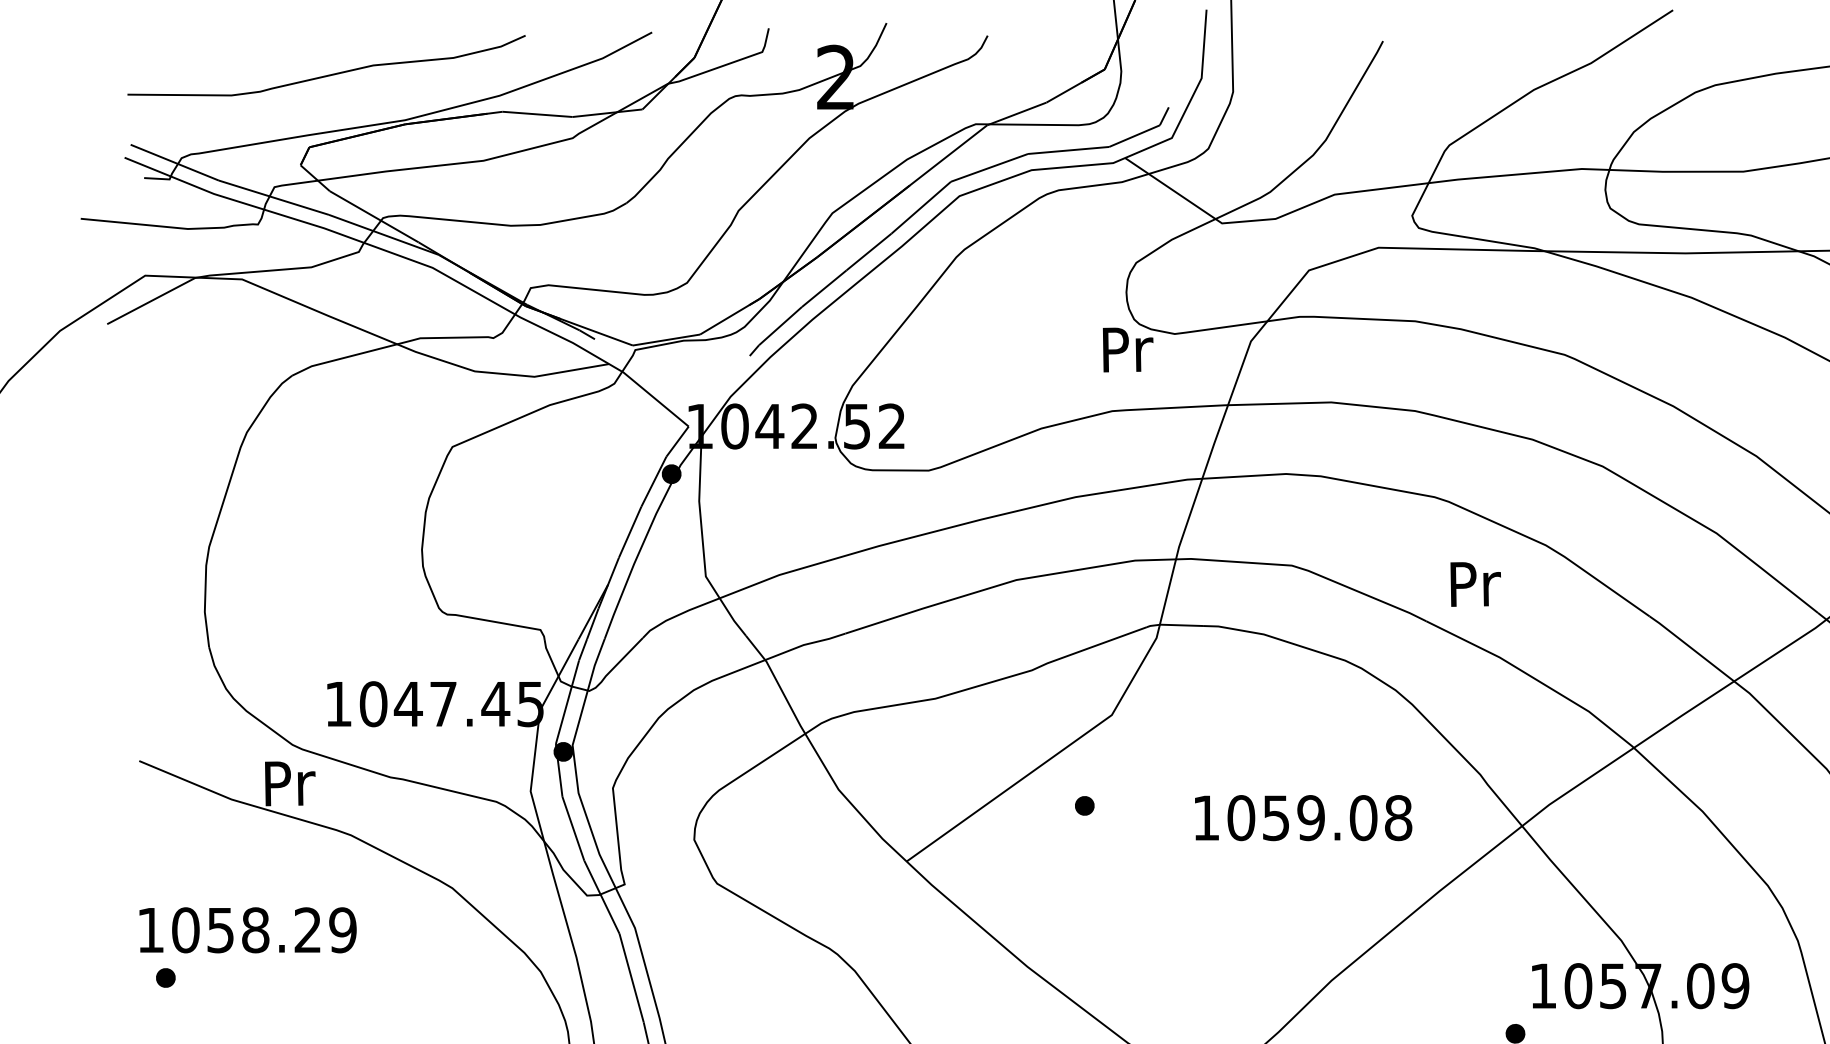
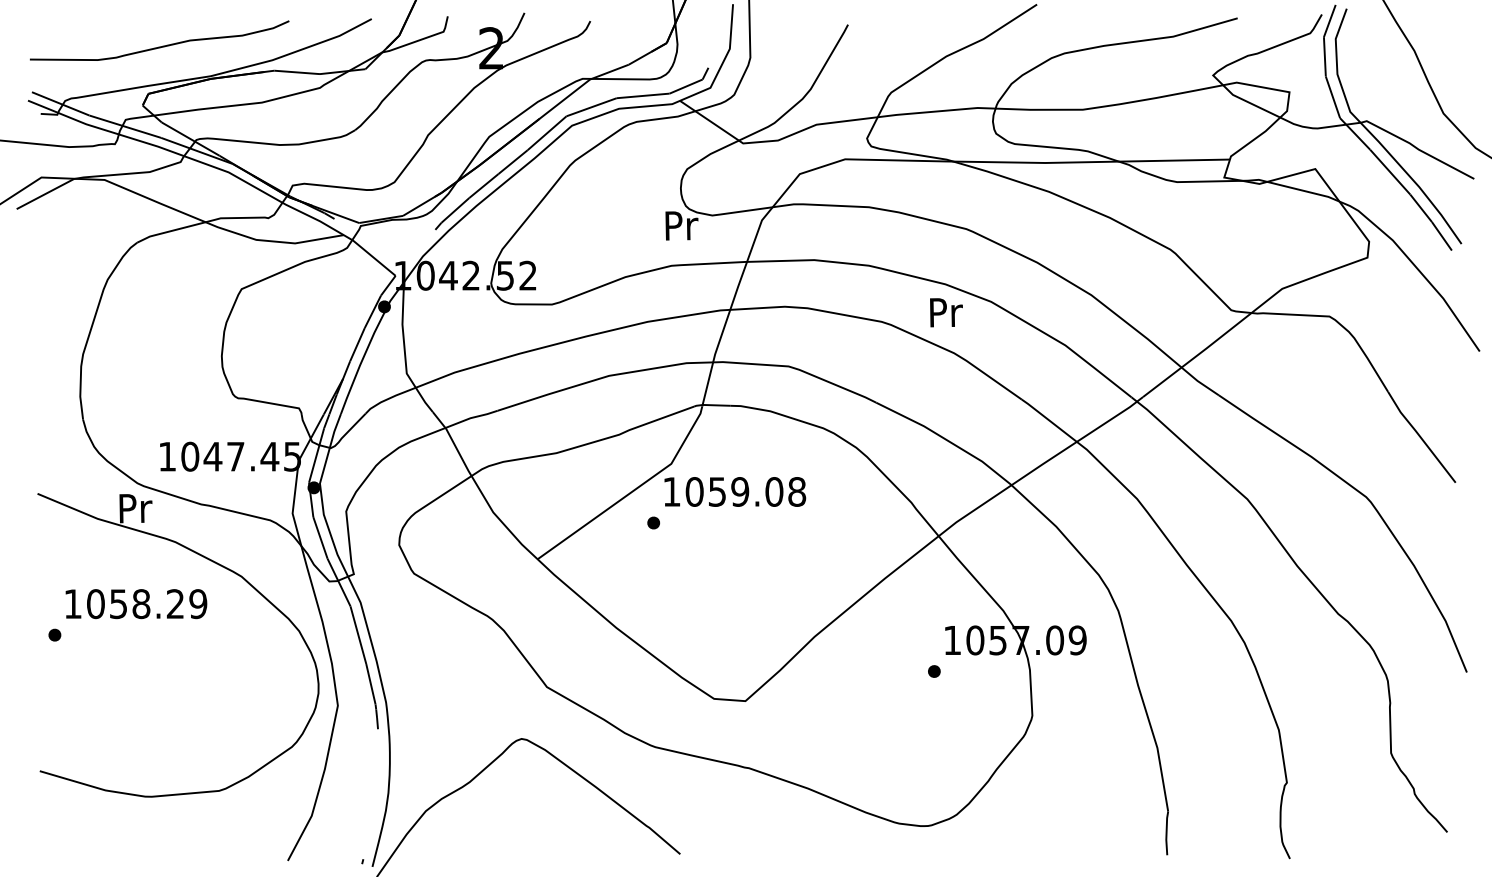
text: (1475, 584) -> (946, 312), moved
text: (1303, 817) -> (735, 491), moved
text: (248, 930) -> (136, 604), moved

